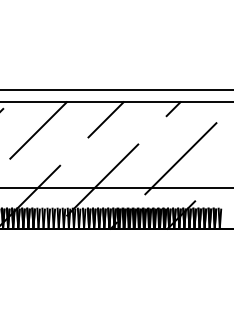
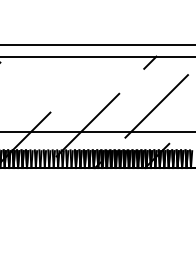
line: (105, 119) -> (90, 71), removed
line: (38, 130) -> (31, 81), removed

